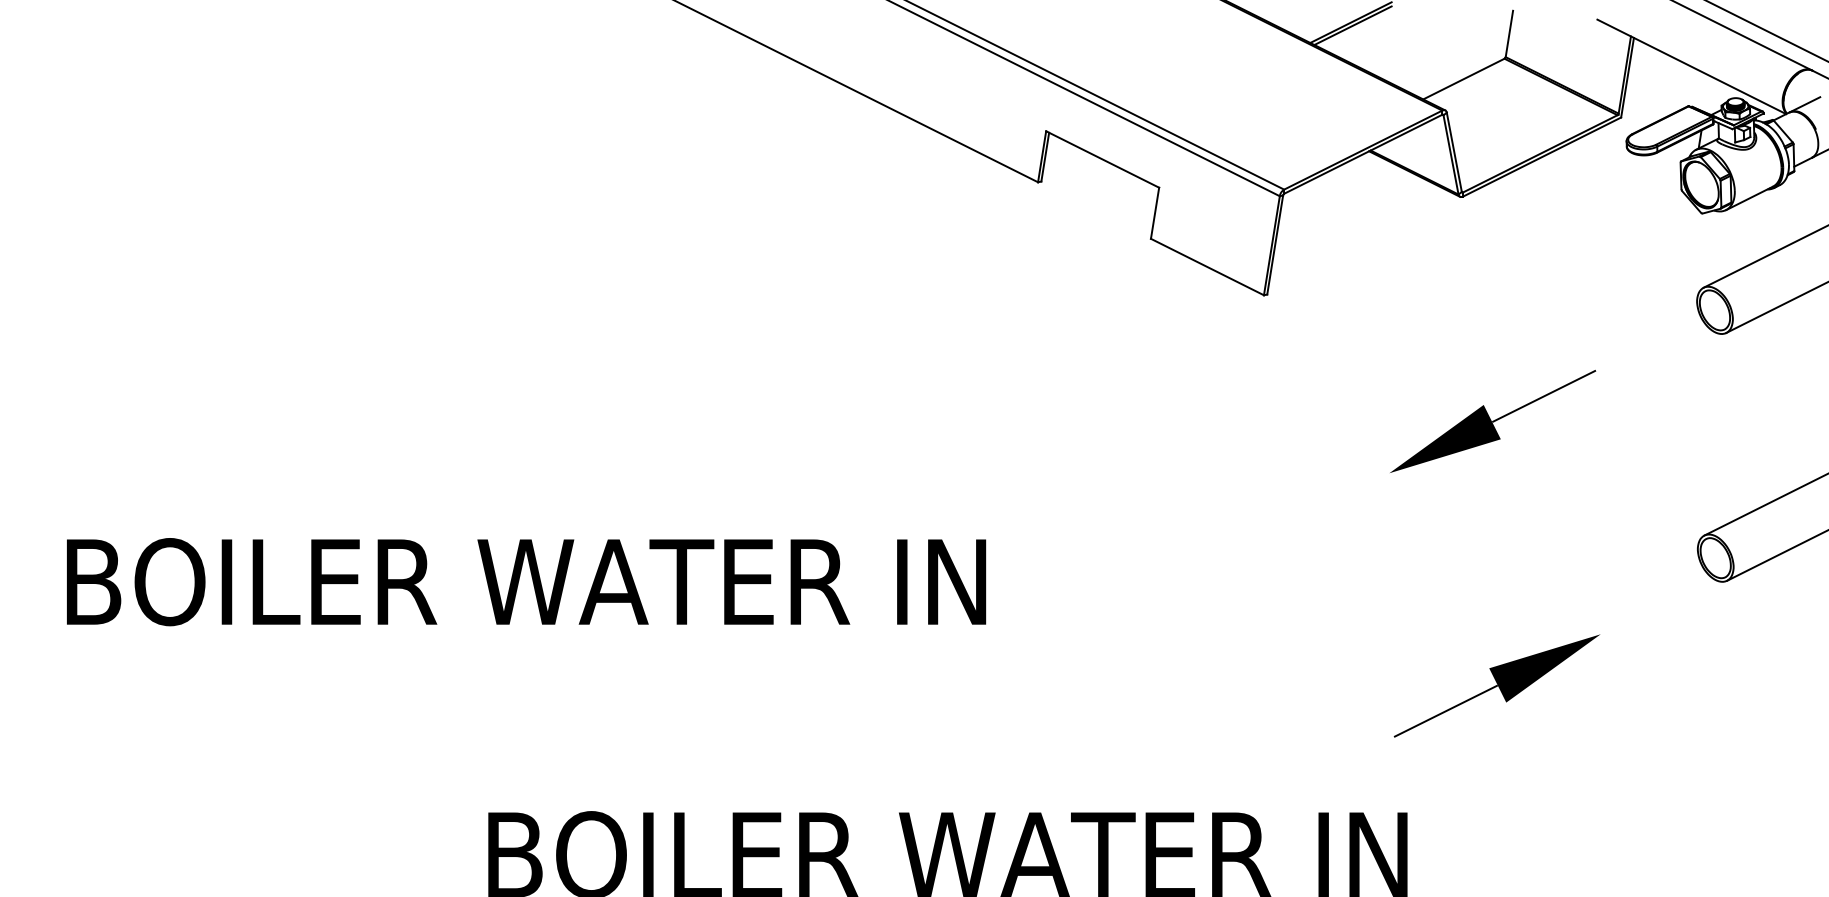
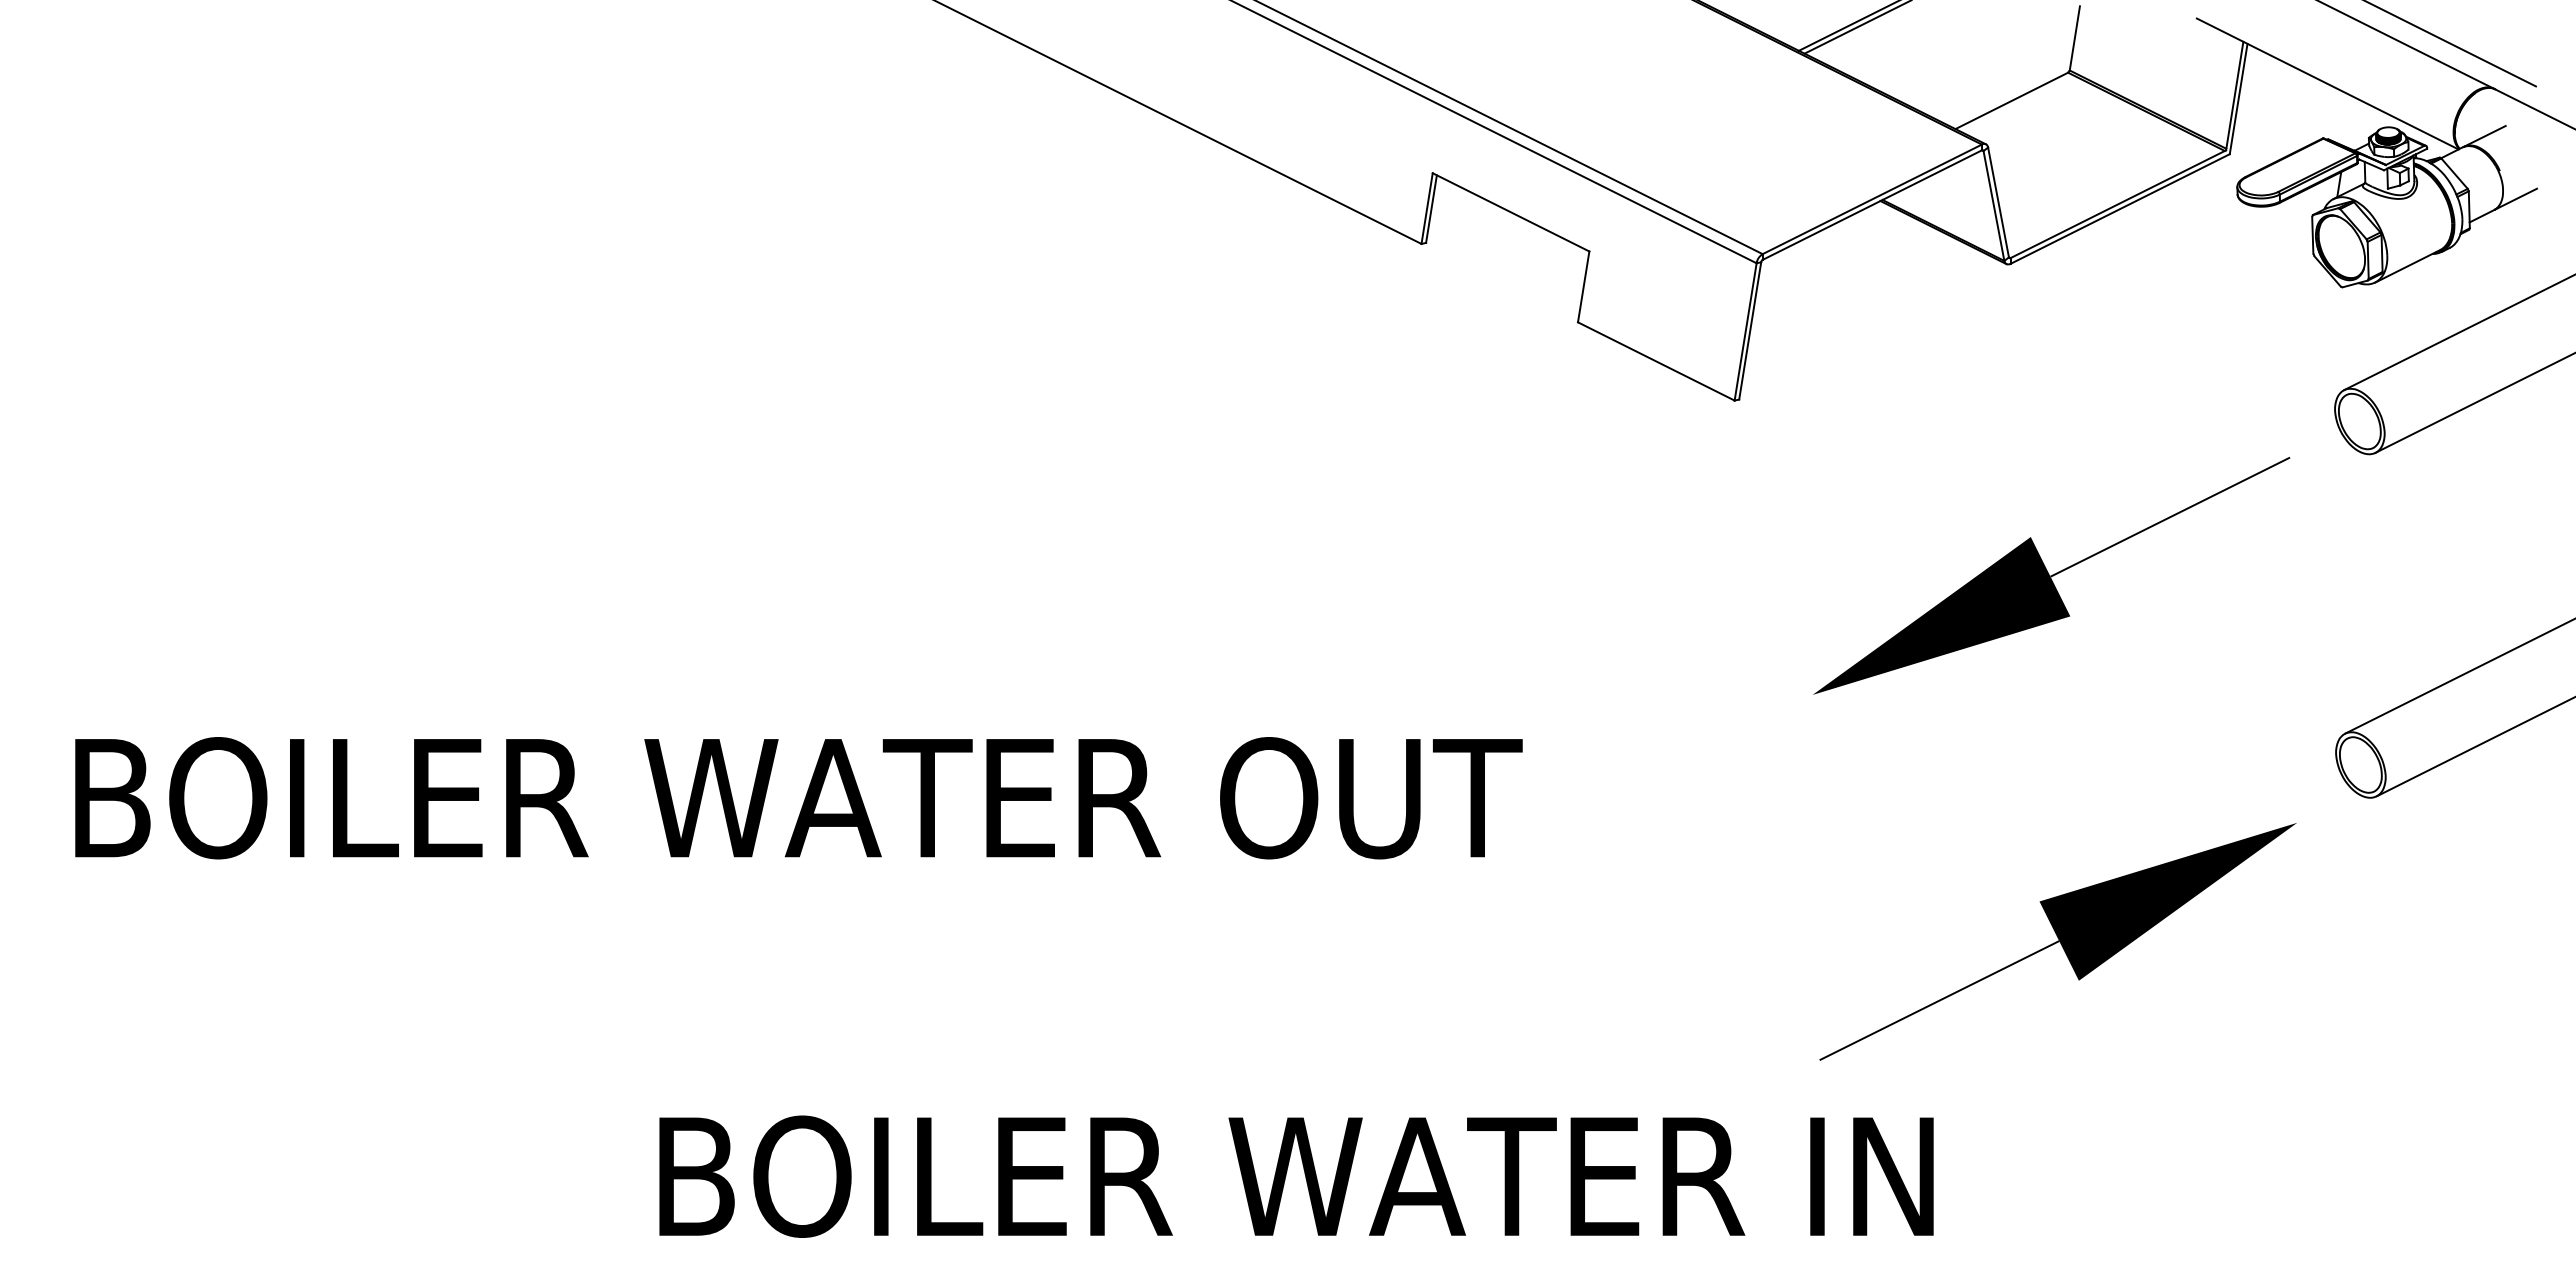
part: (1492, 421) -> (2051, 575), size x1.67
text: (1001, 582) -> (1371, 798), BOILER WATER IN -> BOILER WATER OUT
part: (1496, 685) -> (2057, 941), size x1.67

